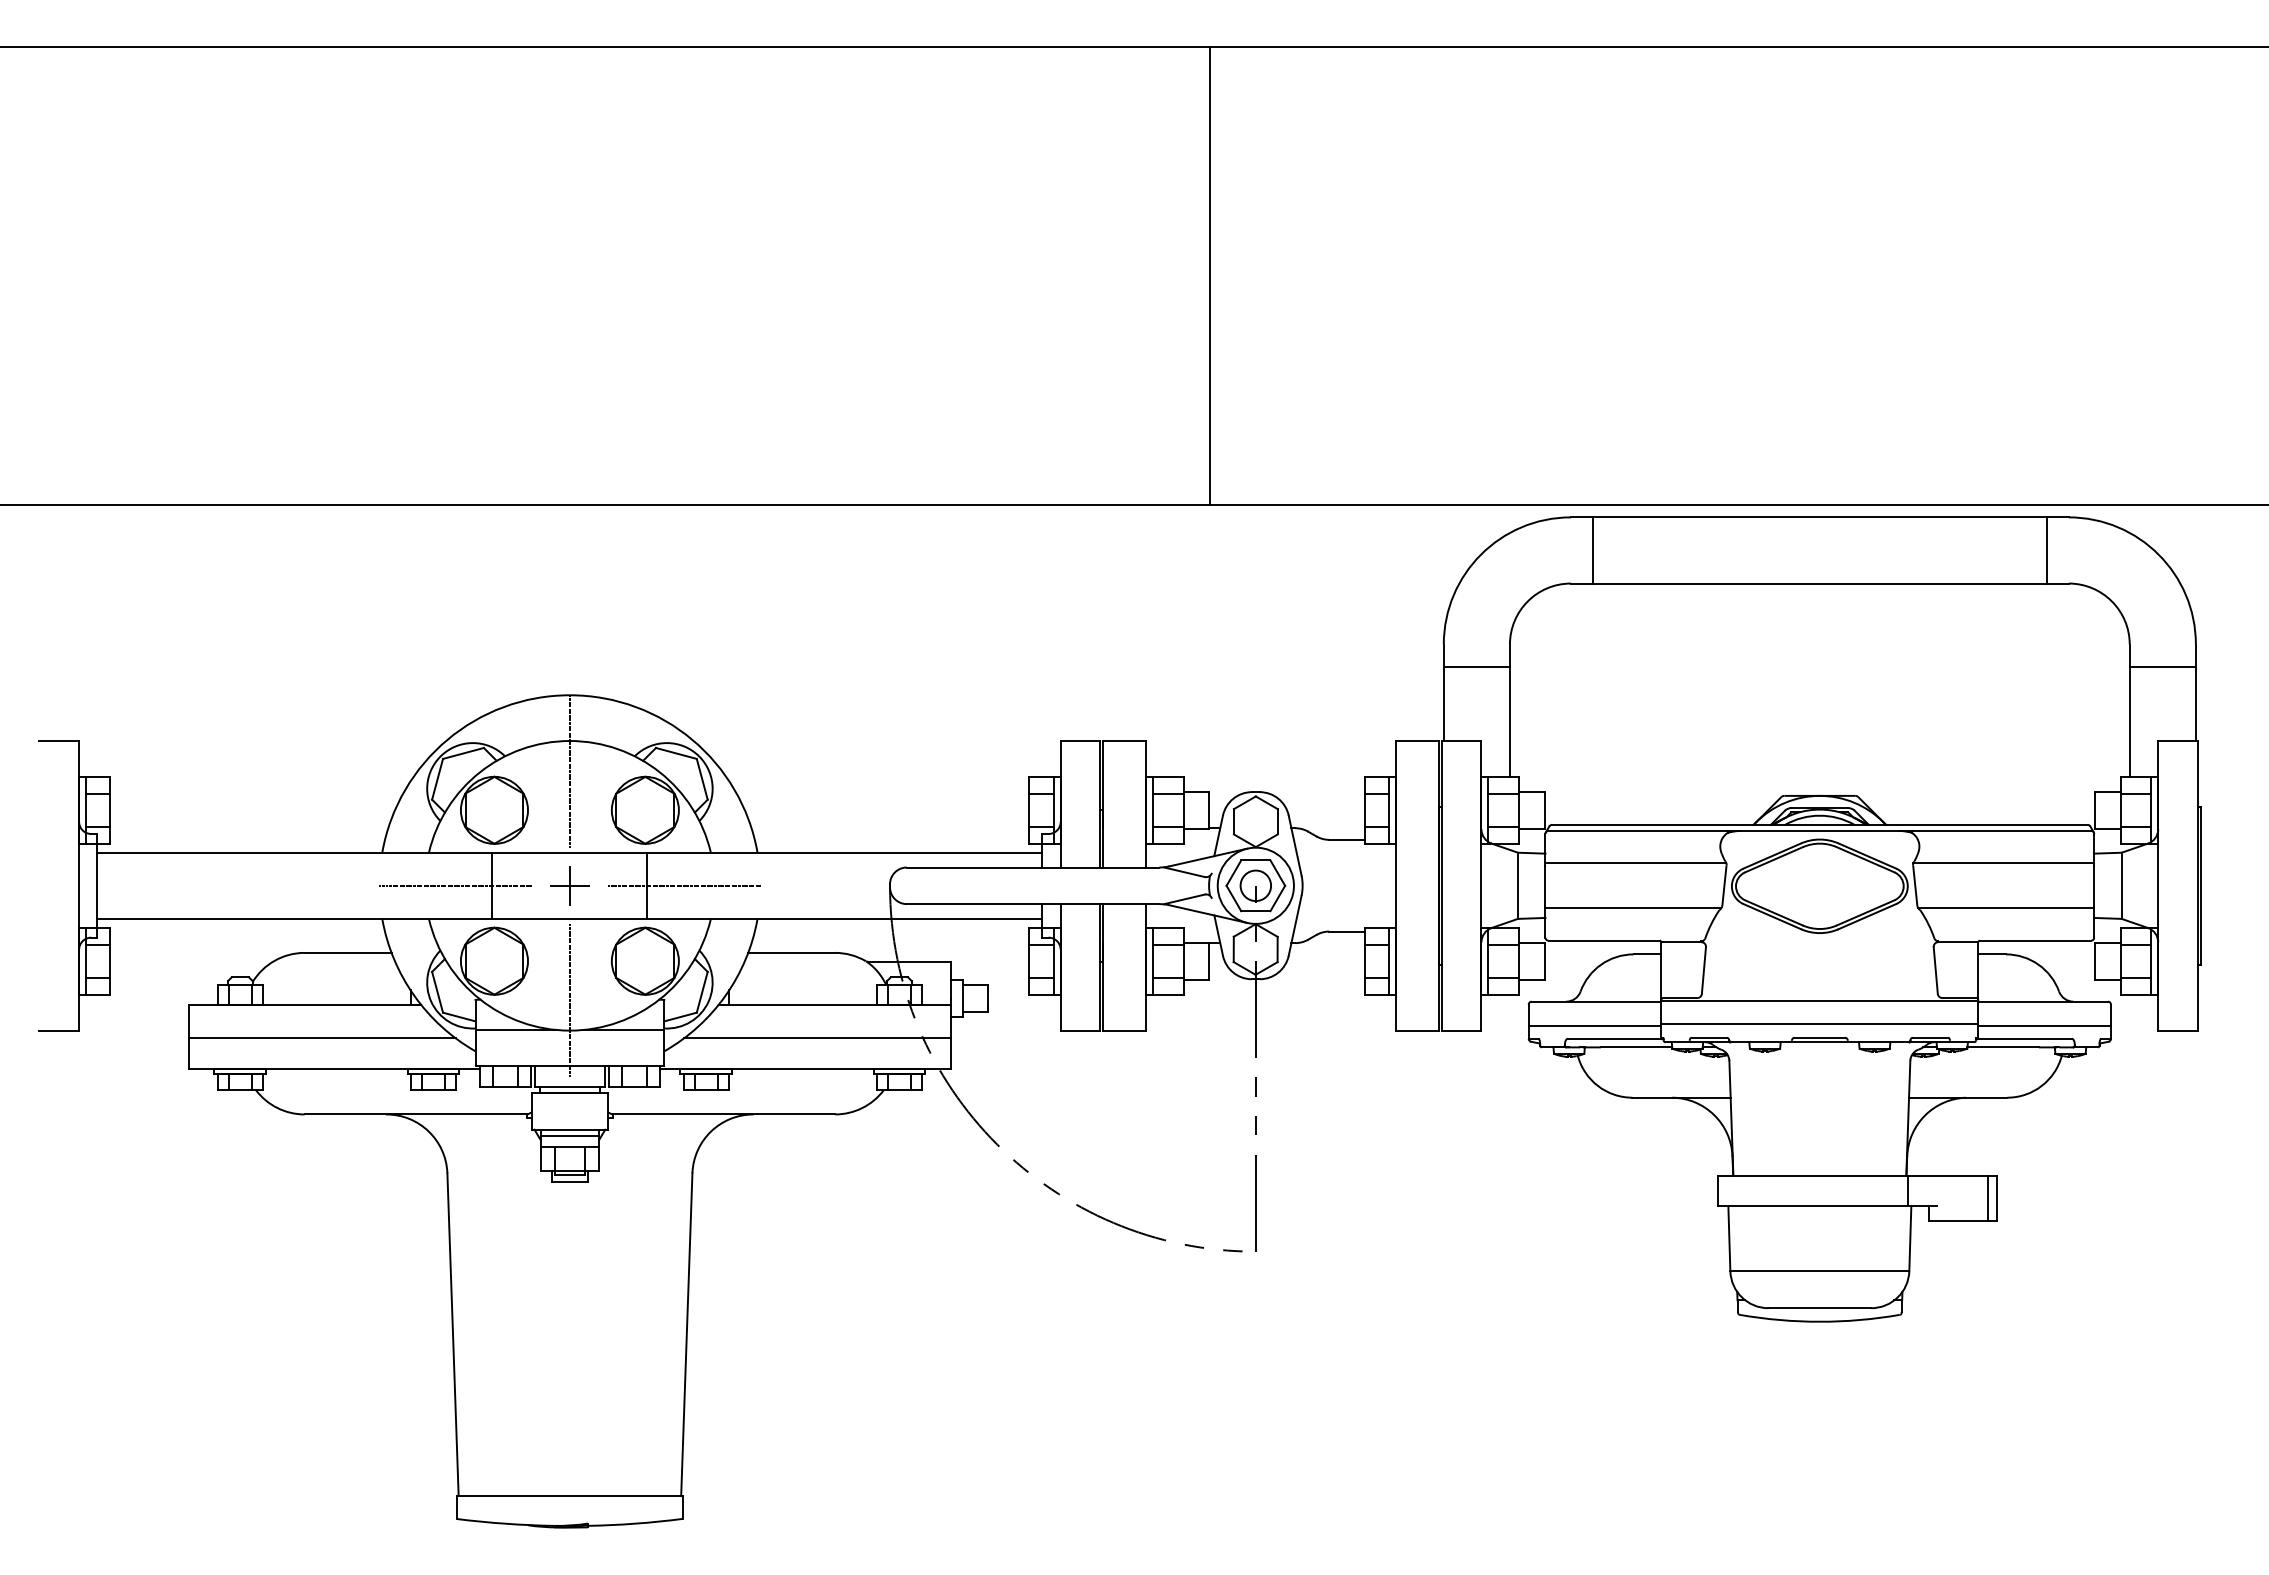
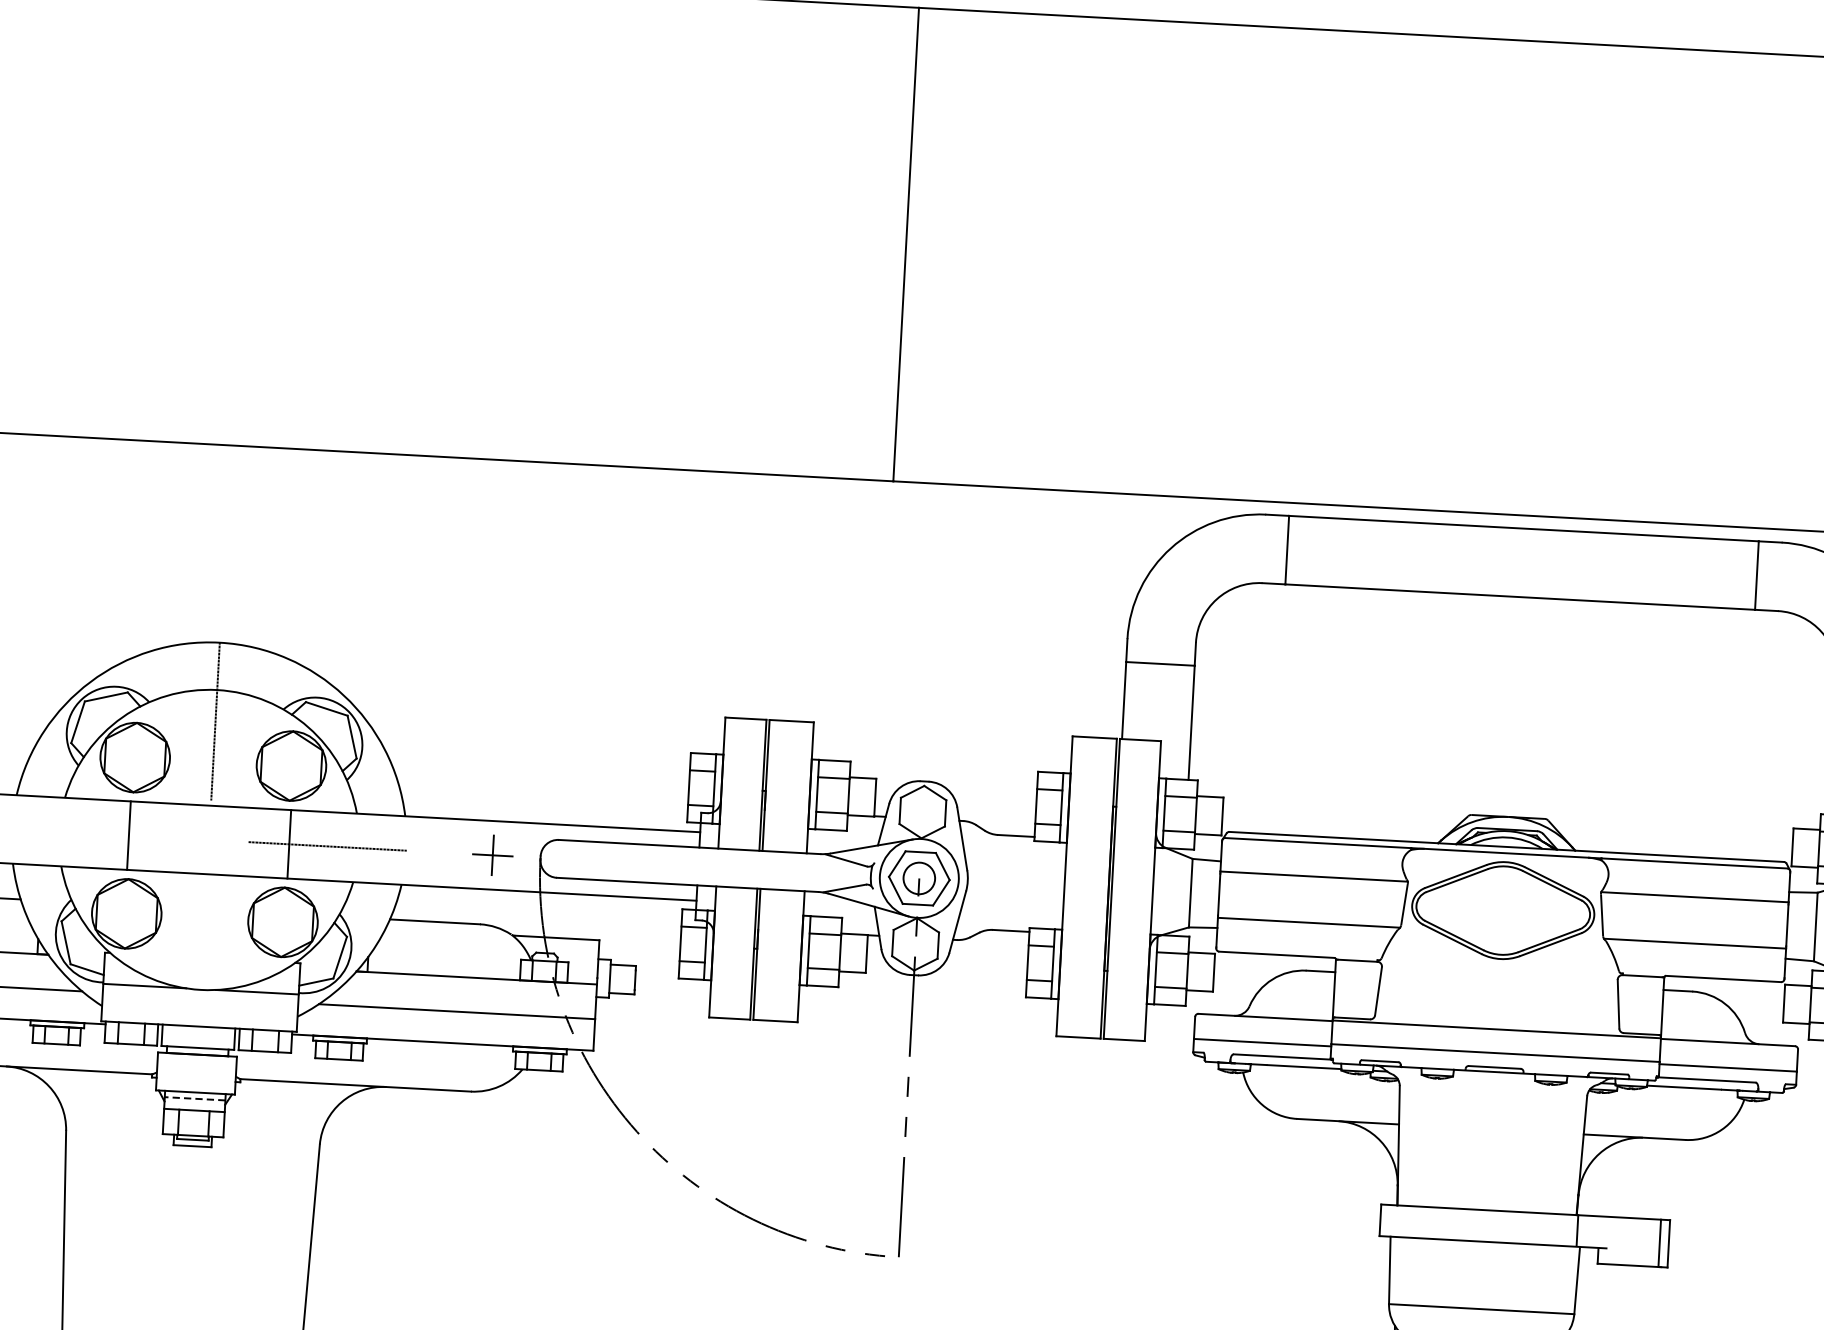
line: (455, 885) -> (90, 833), removed
part: (569, 885) -> (492, 855), moved
line: (569, 999) -> (202, 957), removed
line: (569, 1135) -> (194, 1098), solid -> dashed

